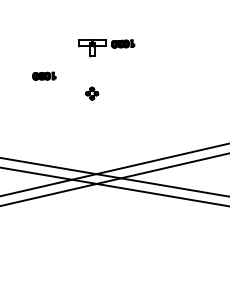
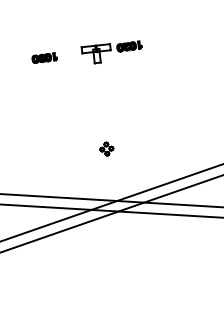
part: (106, 48) -> (112, 53), moved
part: (44, 75) -> (44, 57), moved
part: (92, 93) -> (107, 148), moved

